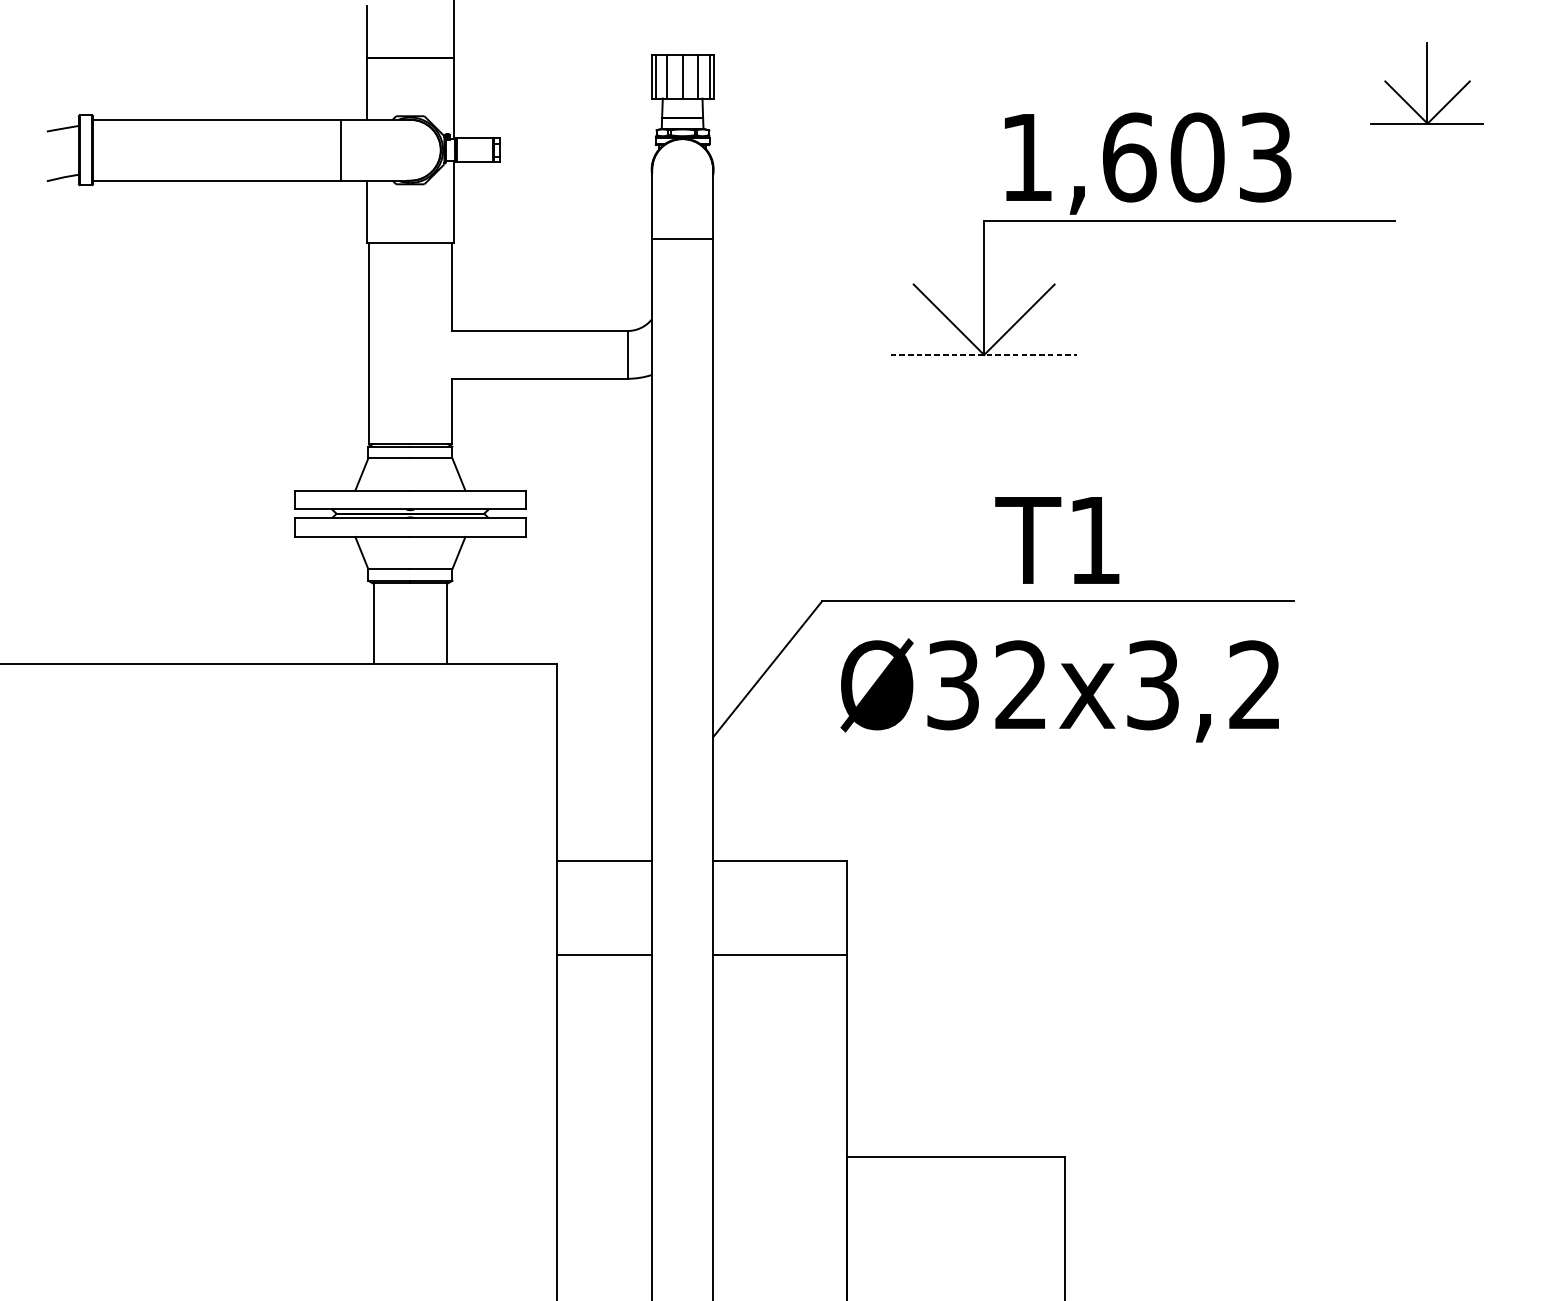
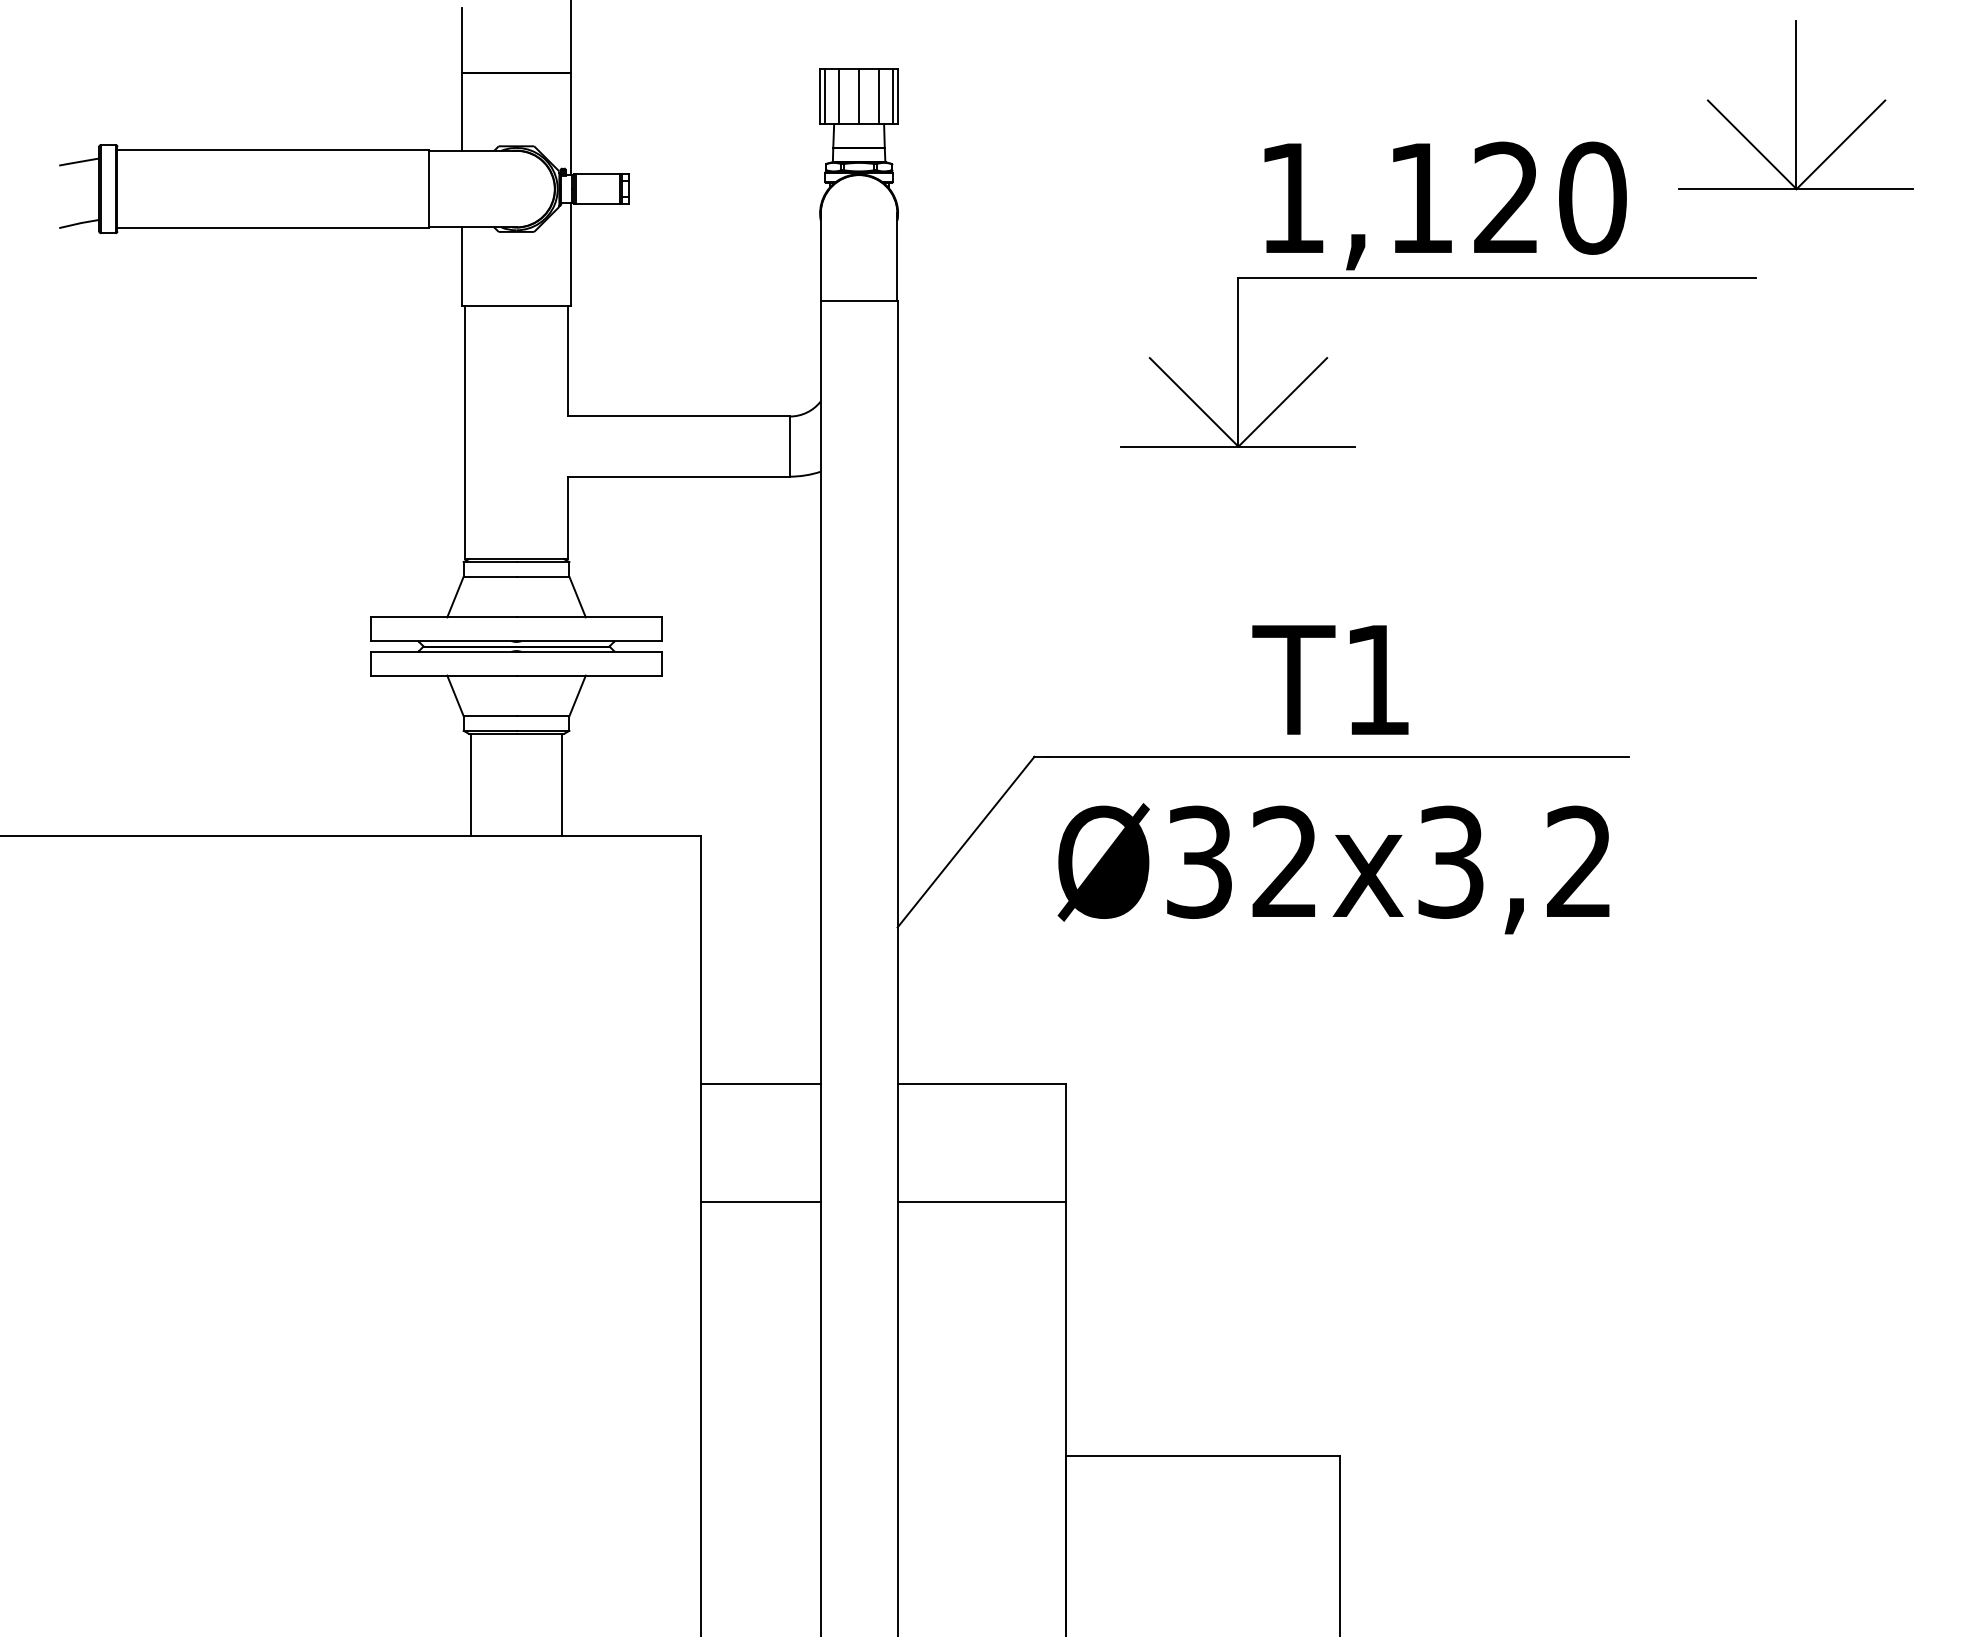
part: (1426, 83) -> (1795, 105), size x1.67
text: (1197, 156) -> (1506, 197), 1,603 -> 1,120
line: (984, 354) -> (1238, 446), dashed -> solid

